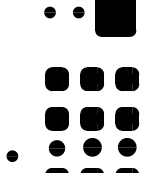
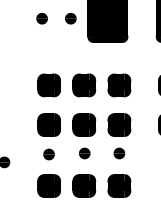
part: (92, 147) -> (84, 153), size x0.62
part: (127, 147) -> (119, 153), size x0.62
part: (56, 148) -> (48, 154), size x0.71

